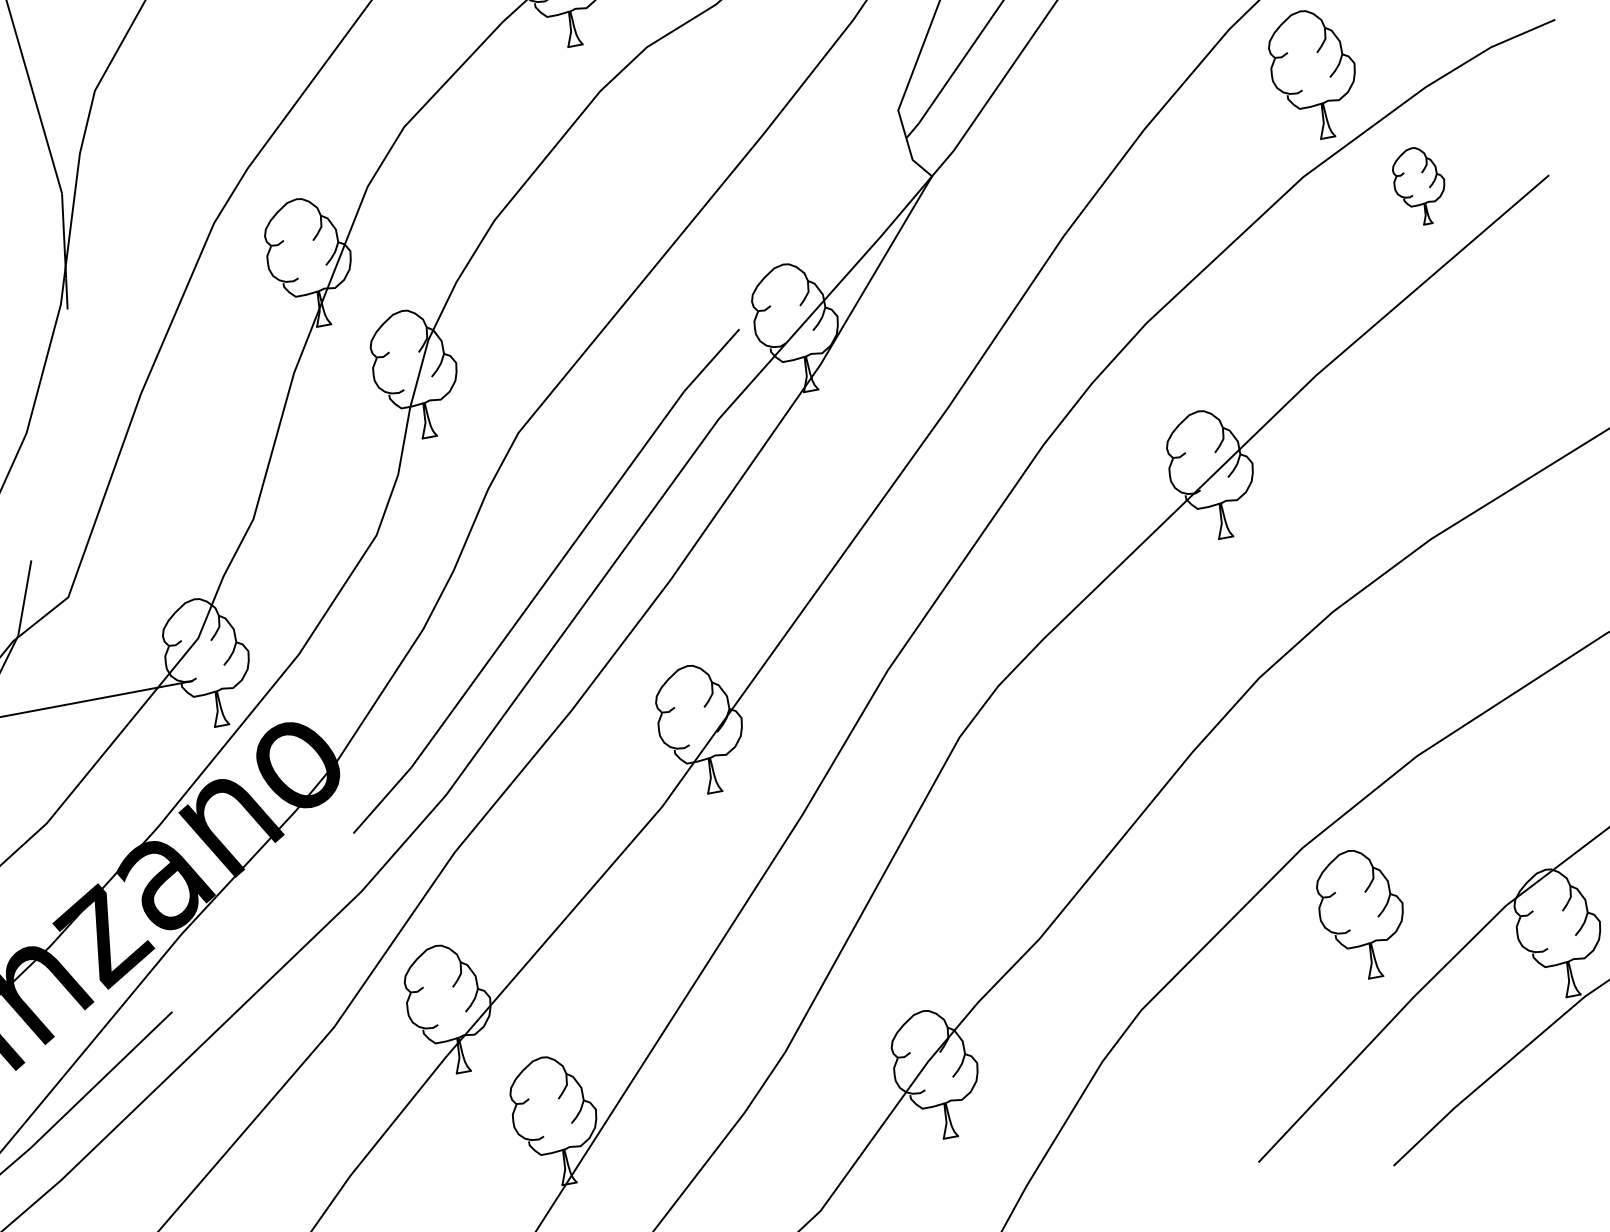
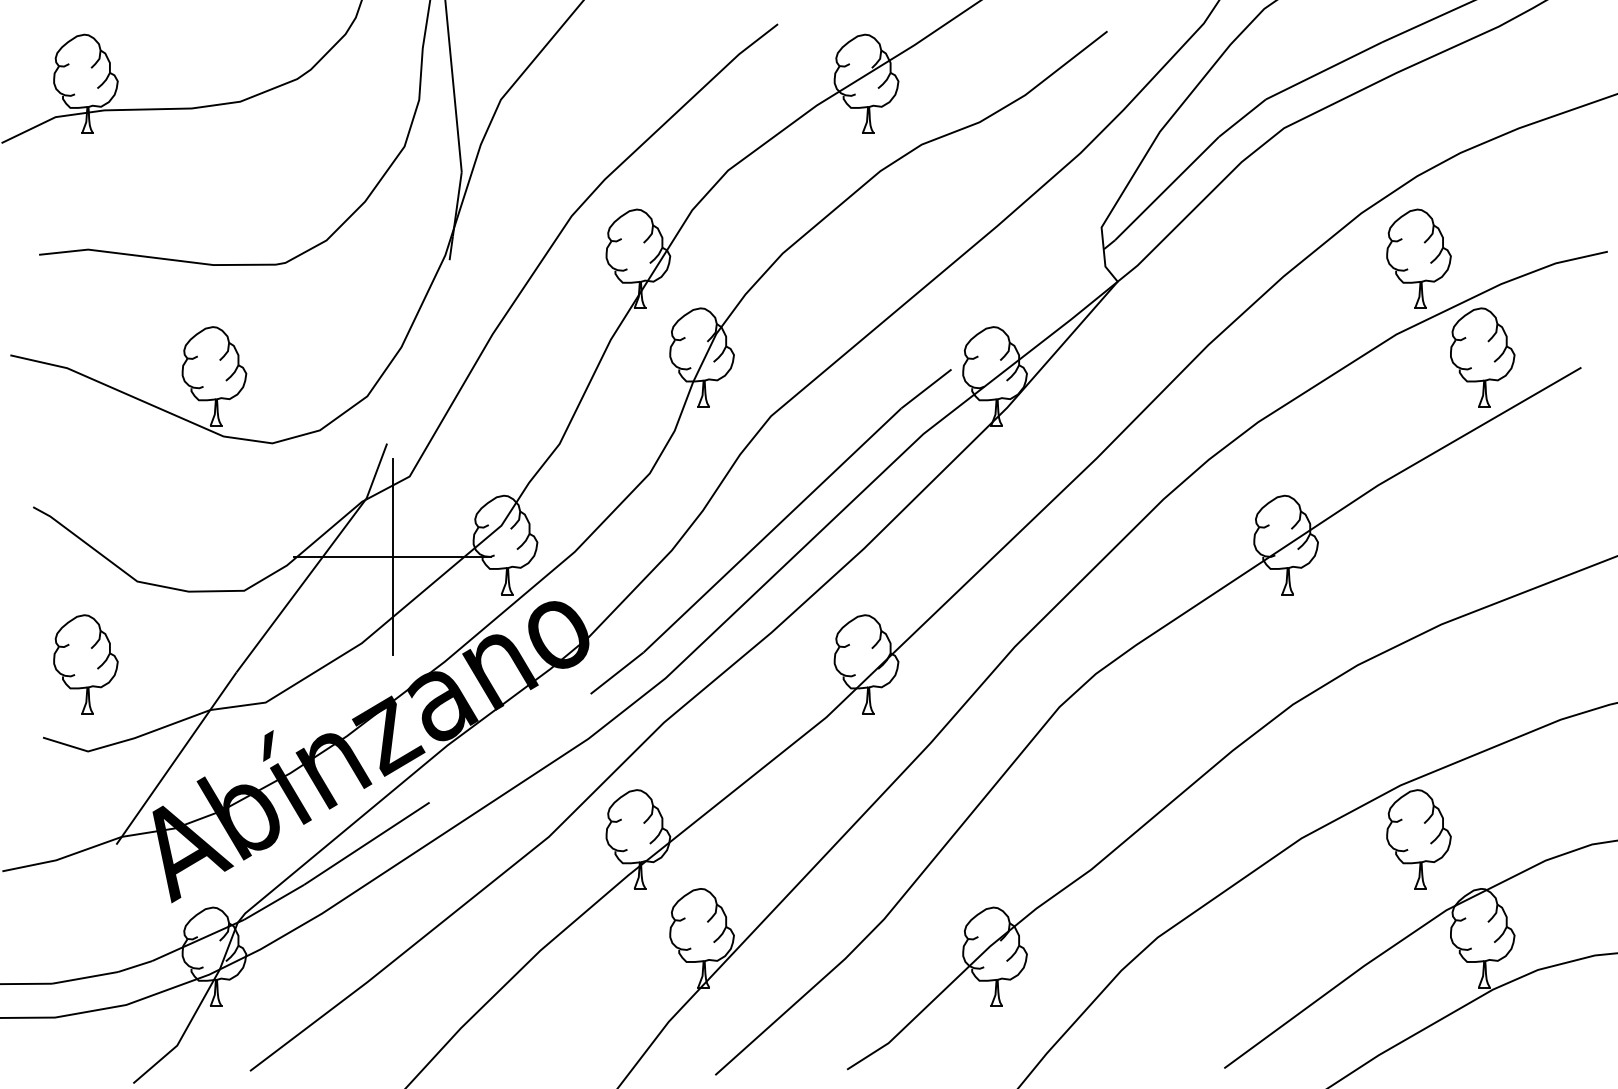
part: (1419, 186) -> (1482, 357), size x1.67
line: (65, 704) -> (392, 556), added
part: (1361, 914) -> (1418, 839), moved

